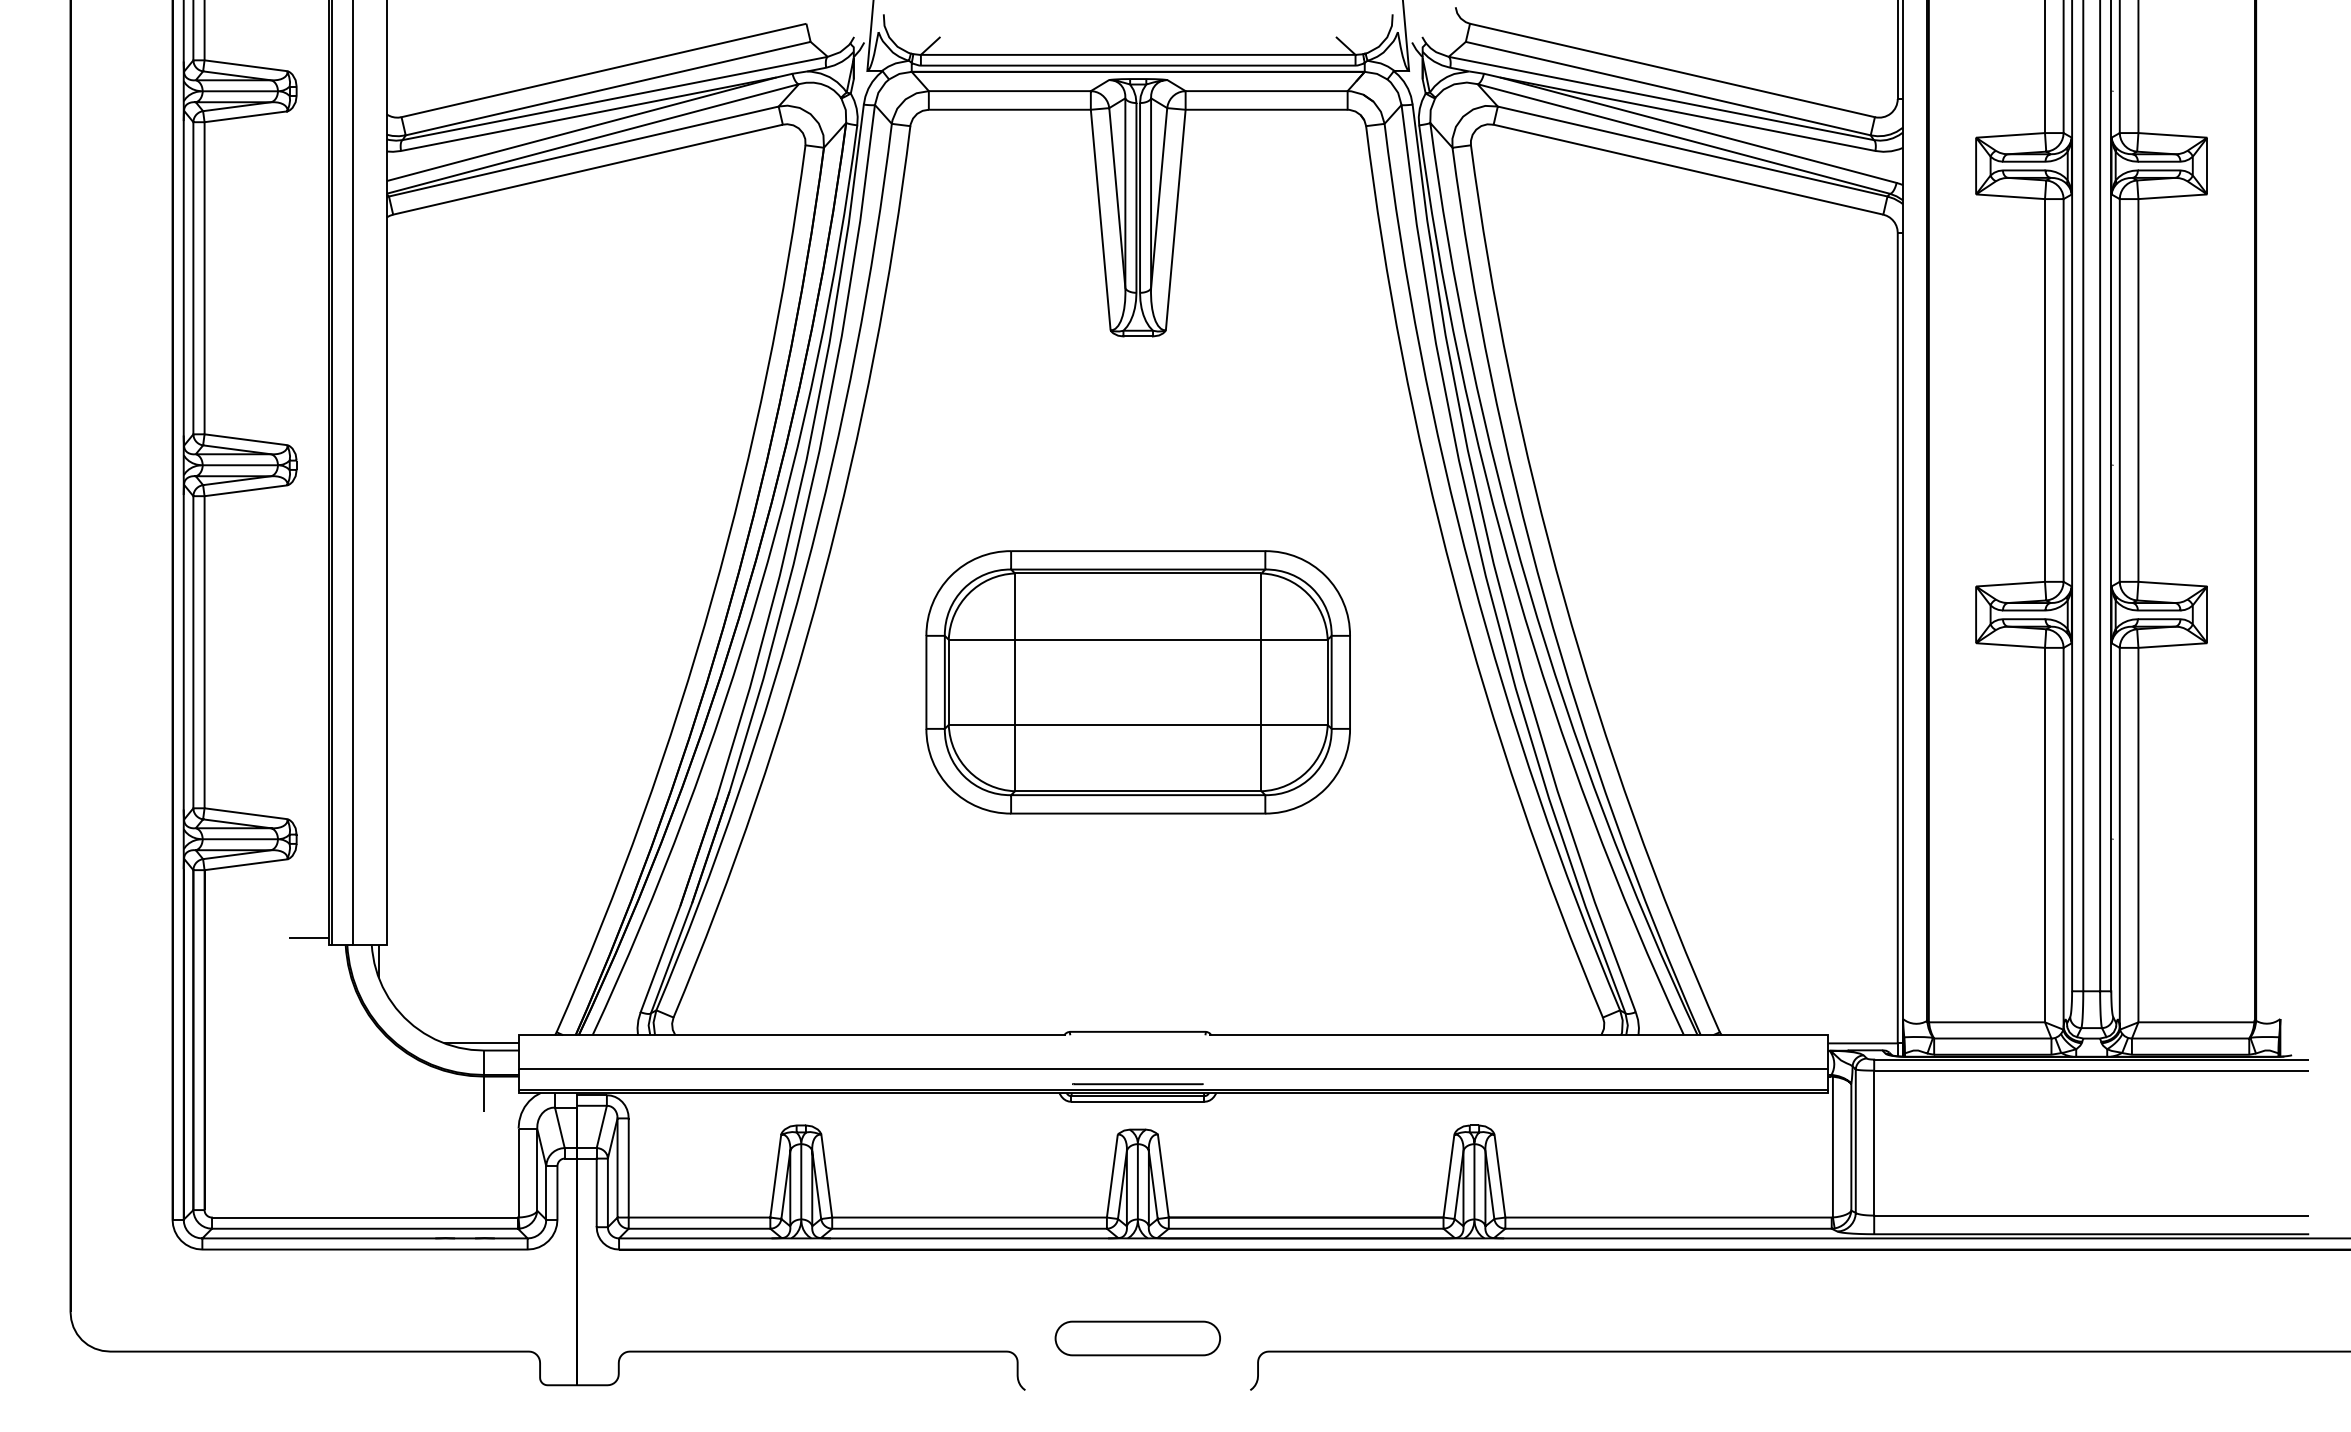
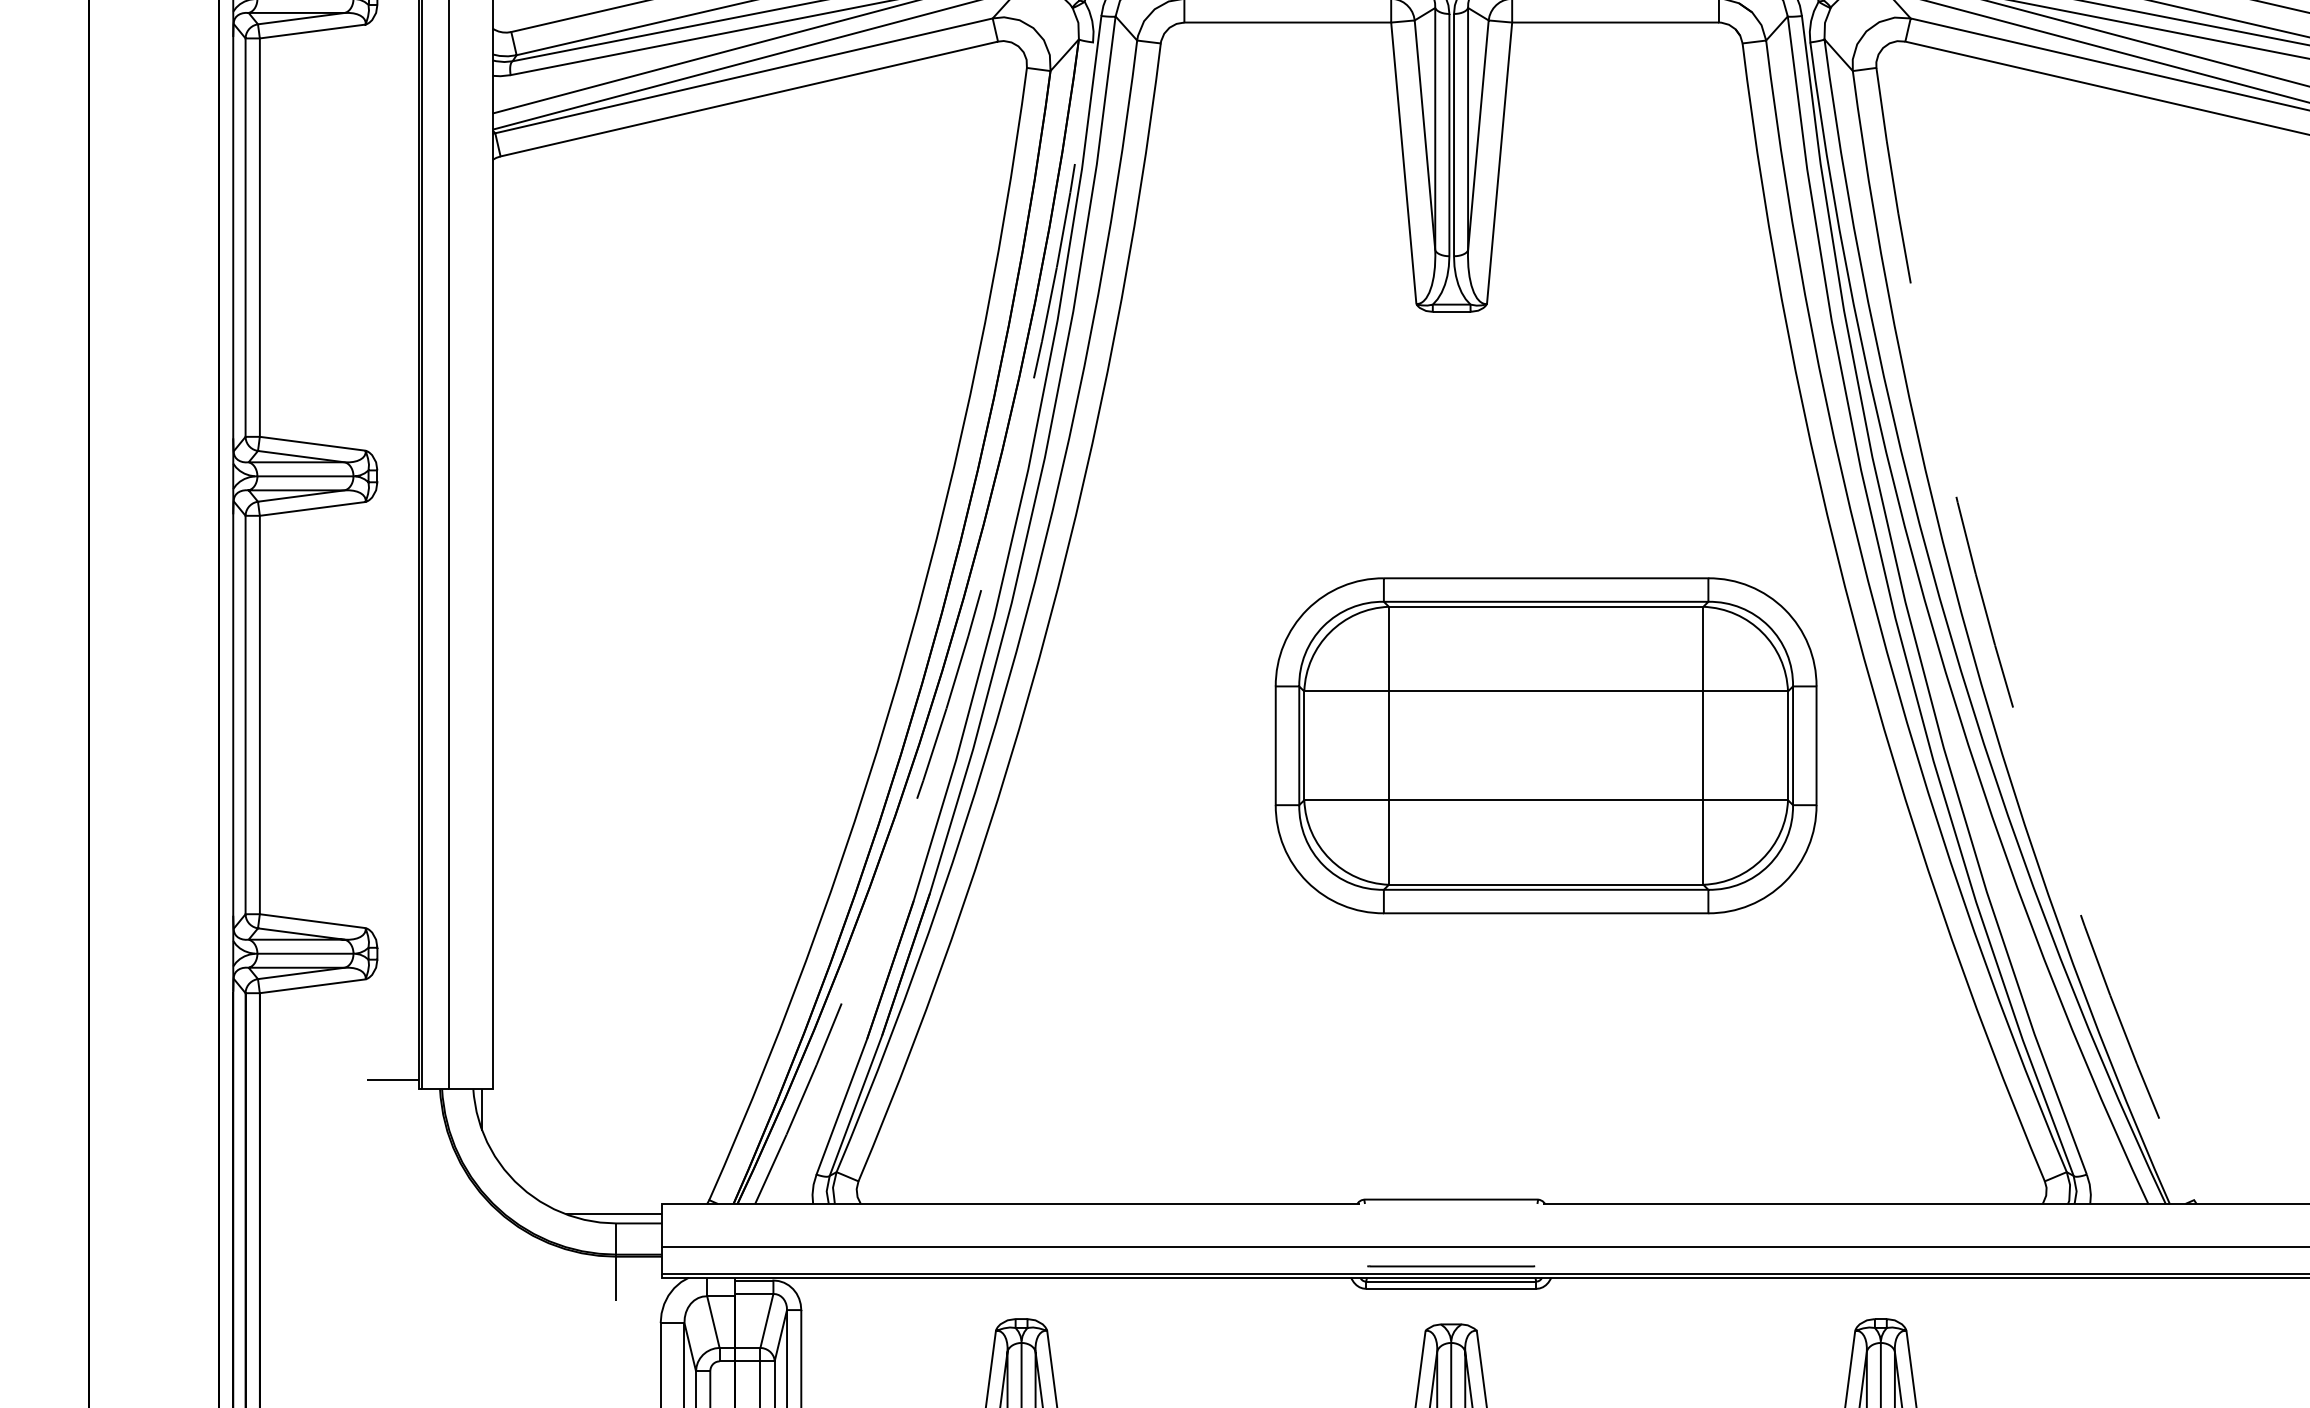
arc: (759, 590) -> (968, 636), solid -> dashed
arc: (1563, 597) -> (1994, 645), solid -> dashed
part: (1137, 682) -> (1545, 745), moved

